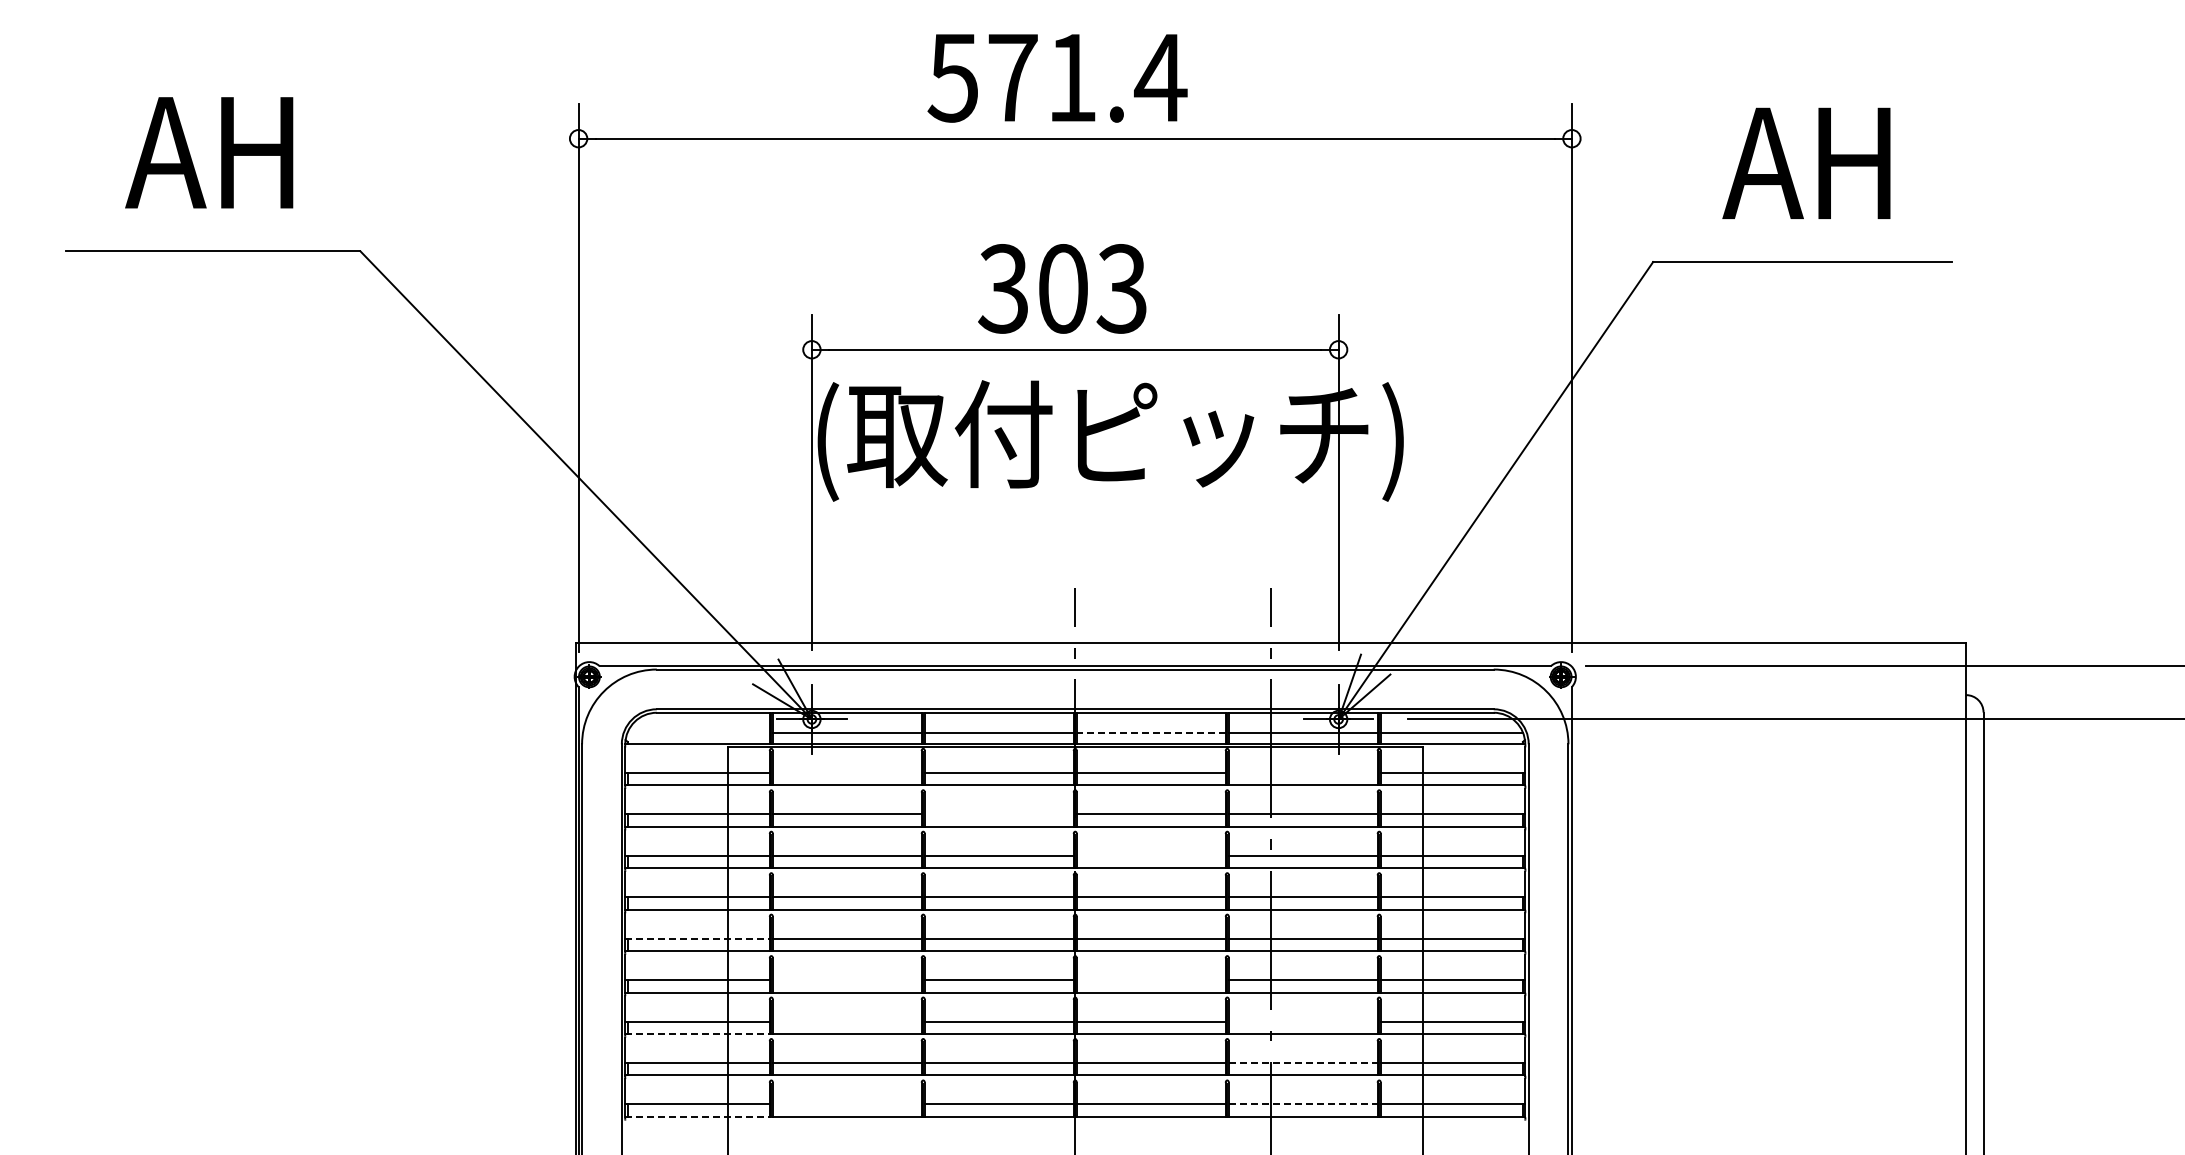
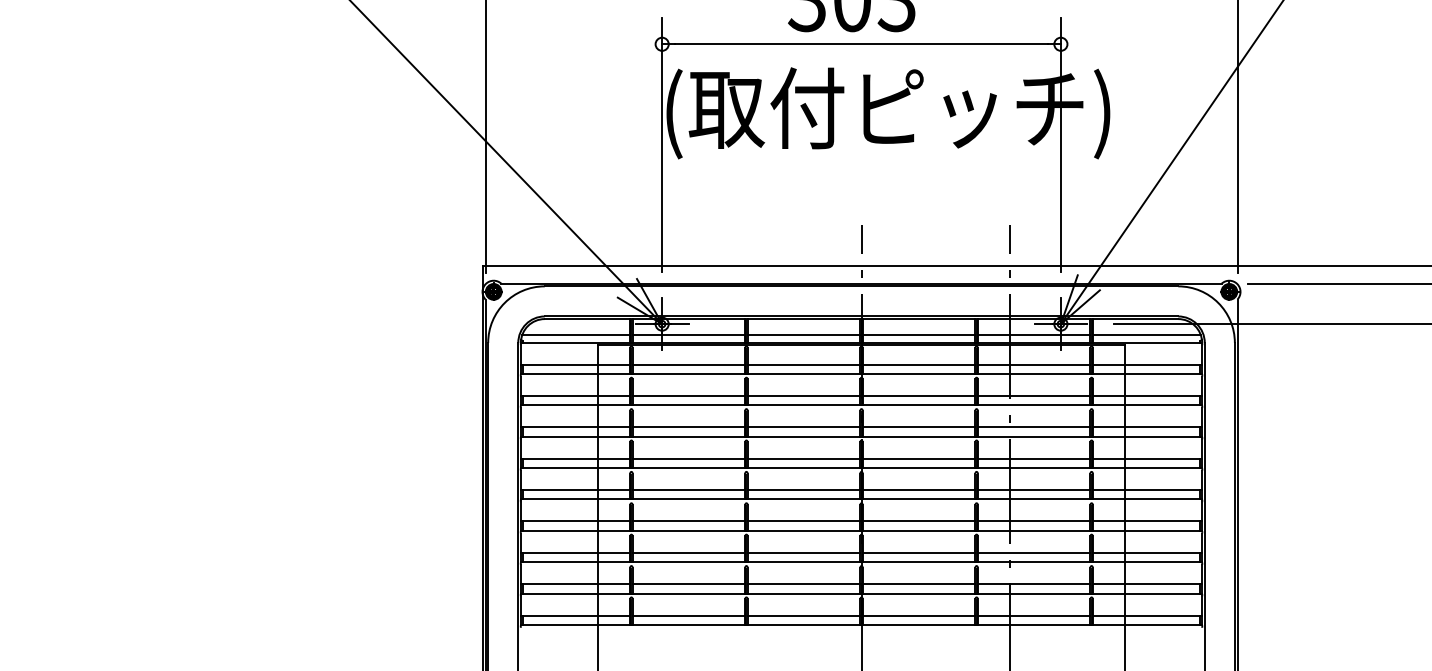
line: (698, 733) -> (576, 334), added
line: (1150, 733) -> (918, 334), dashed -> solid
line: (846, 772) -> (688, 364), added
line: (1302, 772) -> (1033, 364), added
line: (998, 814) -> (803, 396), added
line: (1150, 855) -> (918, 427), added
line: (698, 938) -> (576, 489), dashed -> solid
line: (846, 980) -> (688, 521), added
line: (1150, 980) -> (918, 521), added
line: (846, 1021) -> (688, 552), added
line: (1302, 1021) -> (1033, 552), added
line: (698, 1033) -> (576, 561), dashed -> solid
line: (1303, 1063) -> (1034, 584), dashed -> solid
line: (846, 1104) -> (688, 615), added
line: (1303, 1104) -> (1034, 615), dashed -> solid
line: (698, 1116) -> (576, 624), dashed -> solid

